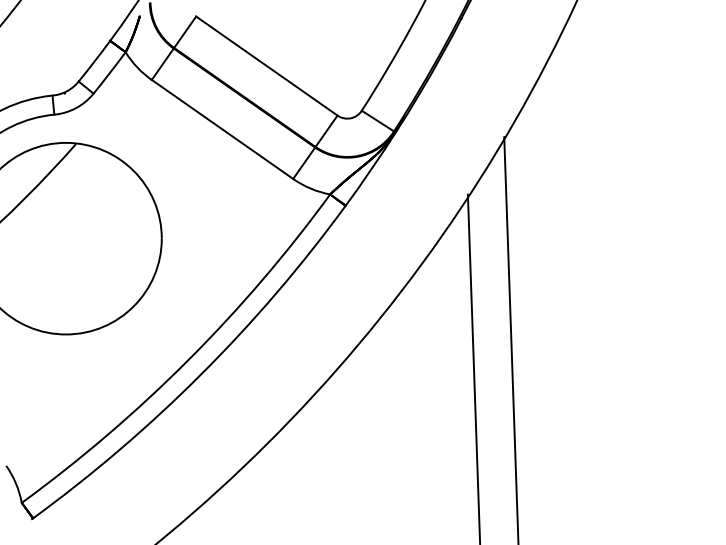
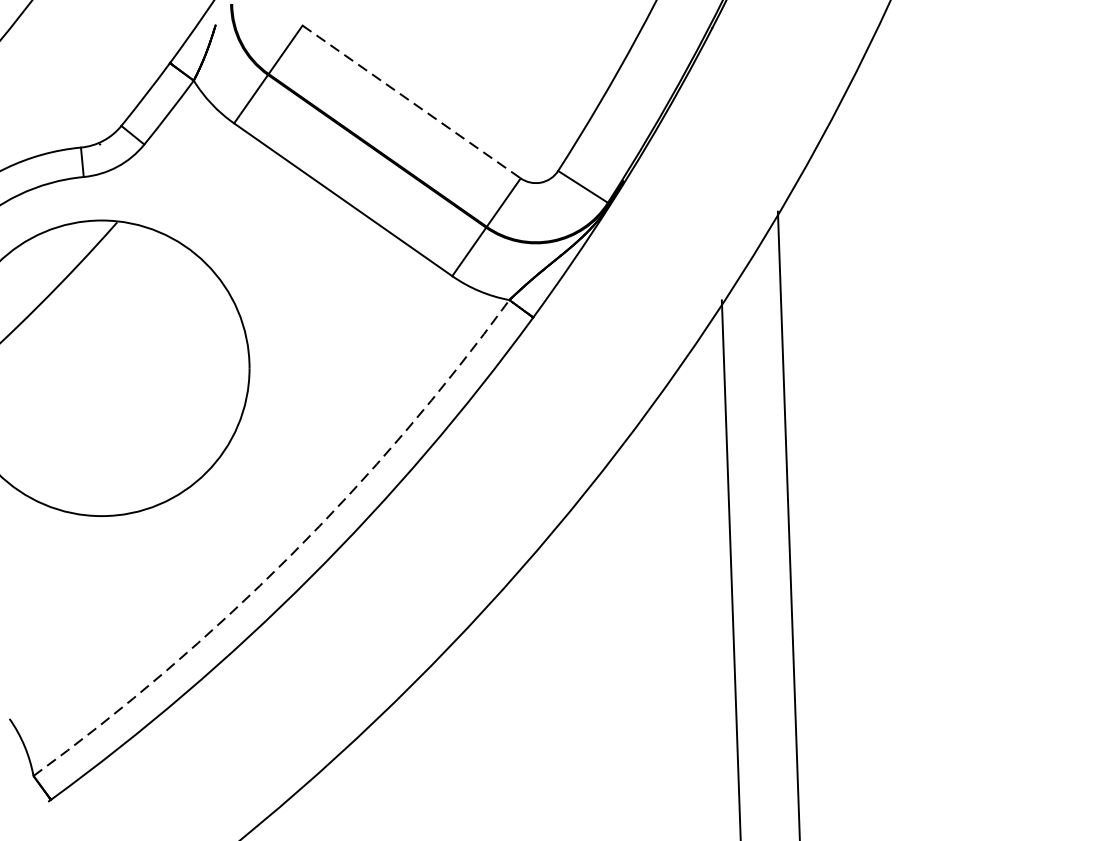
line: (267, 66) -> (412, 102), solid -> dashed
arc: (187, 360) -> (289, 556), solid -> dashed

